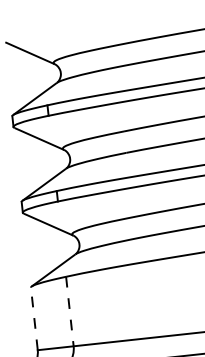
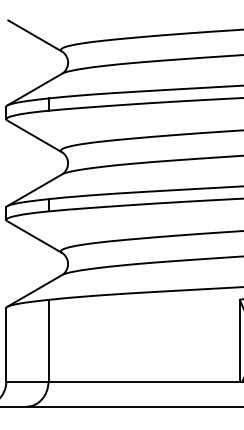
line: (69, 311) -> (48, 340), dashed -> solid
line: (34, 318) -> (6, 344), dashed -> solid

